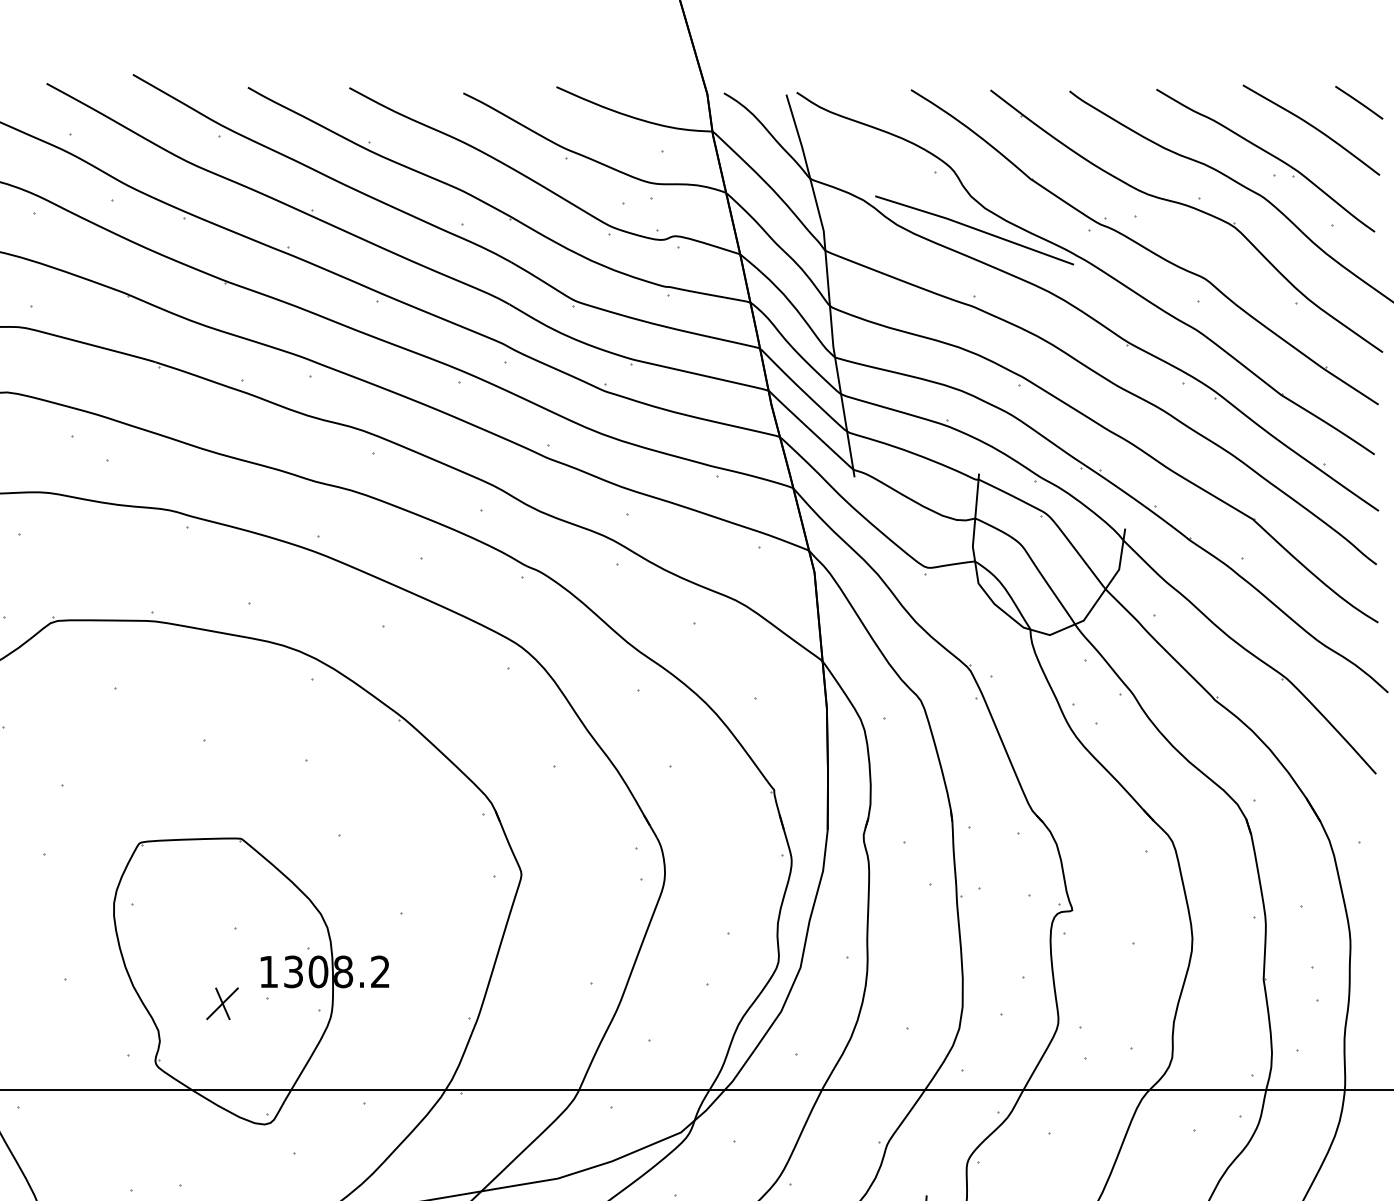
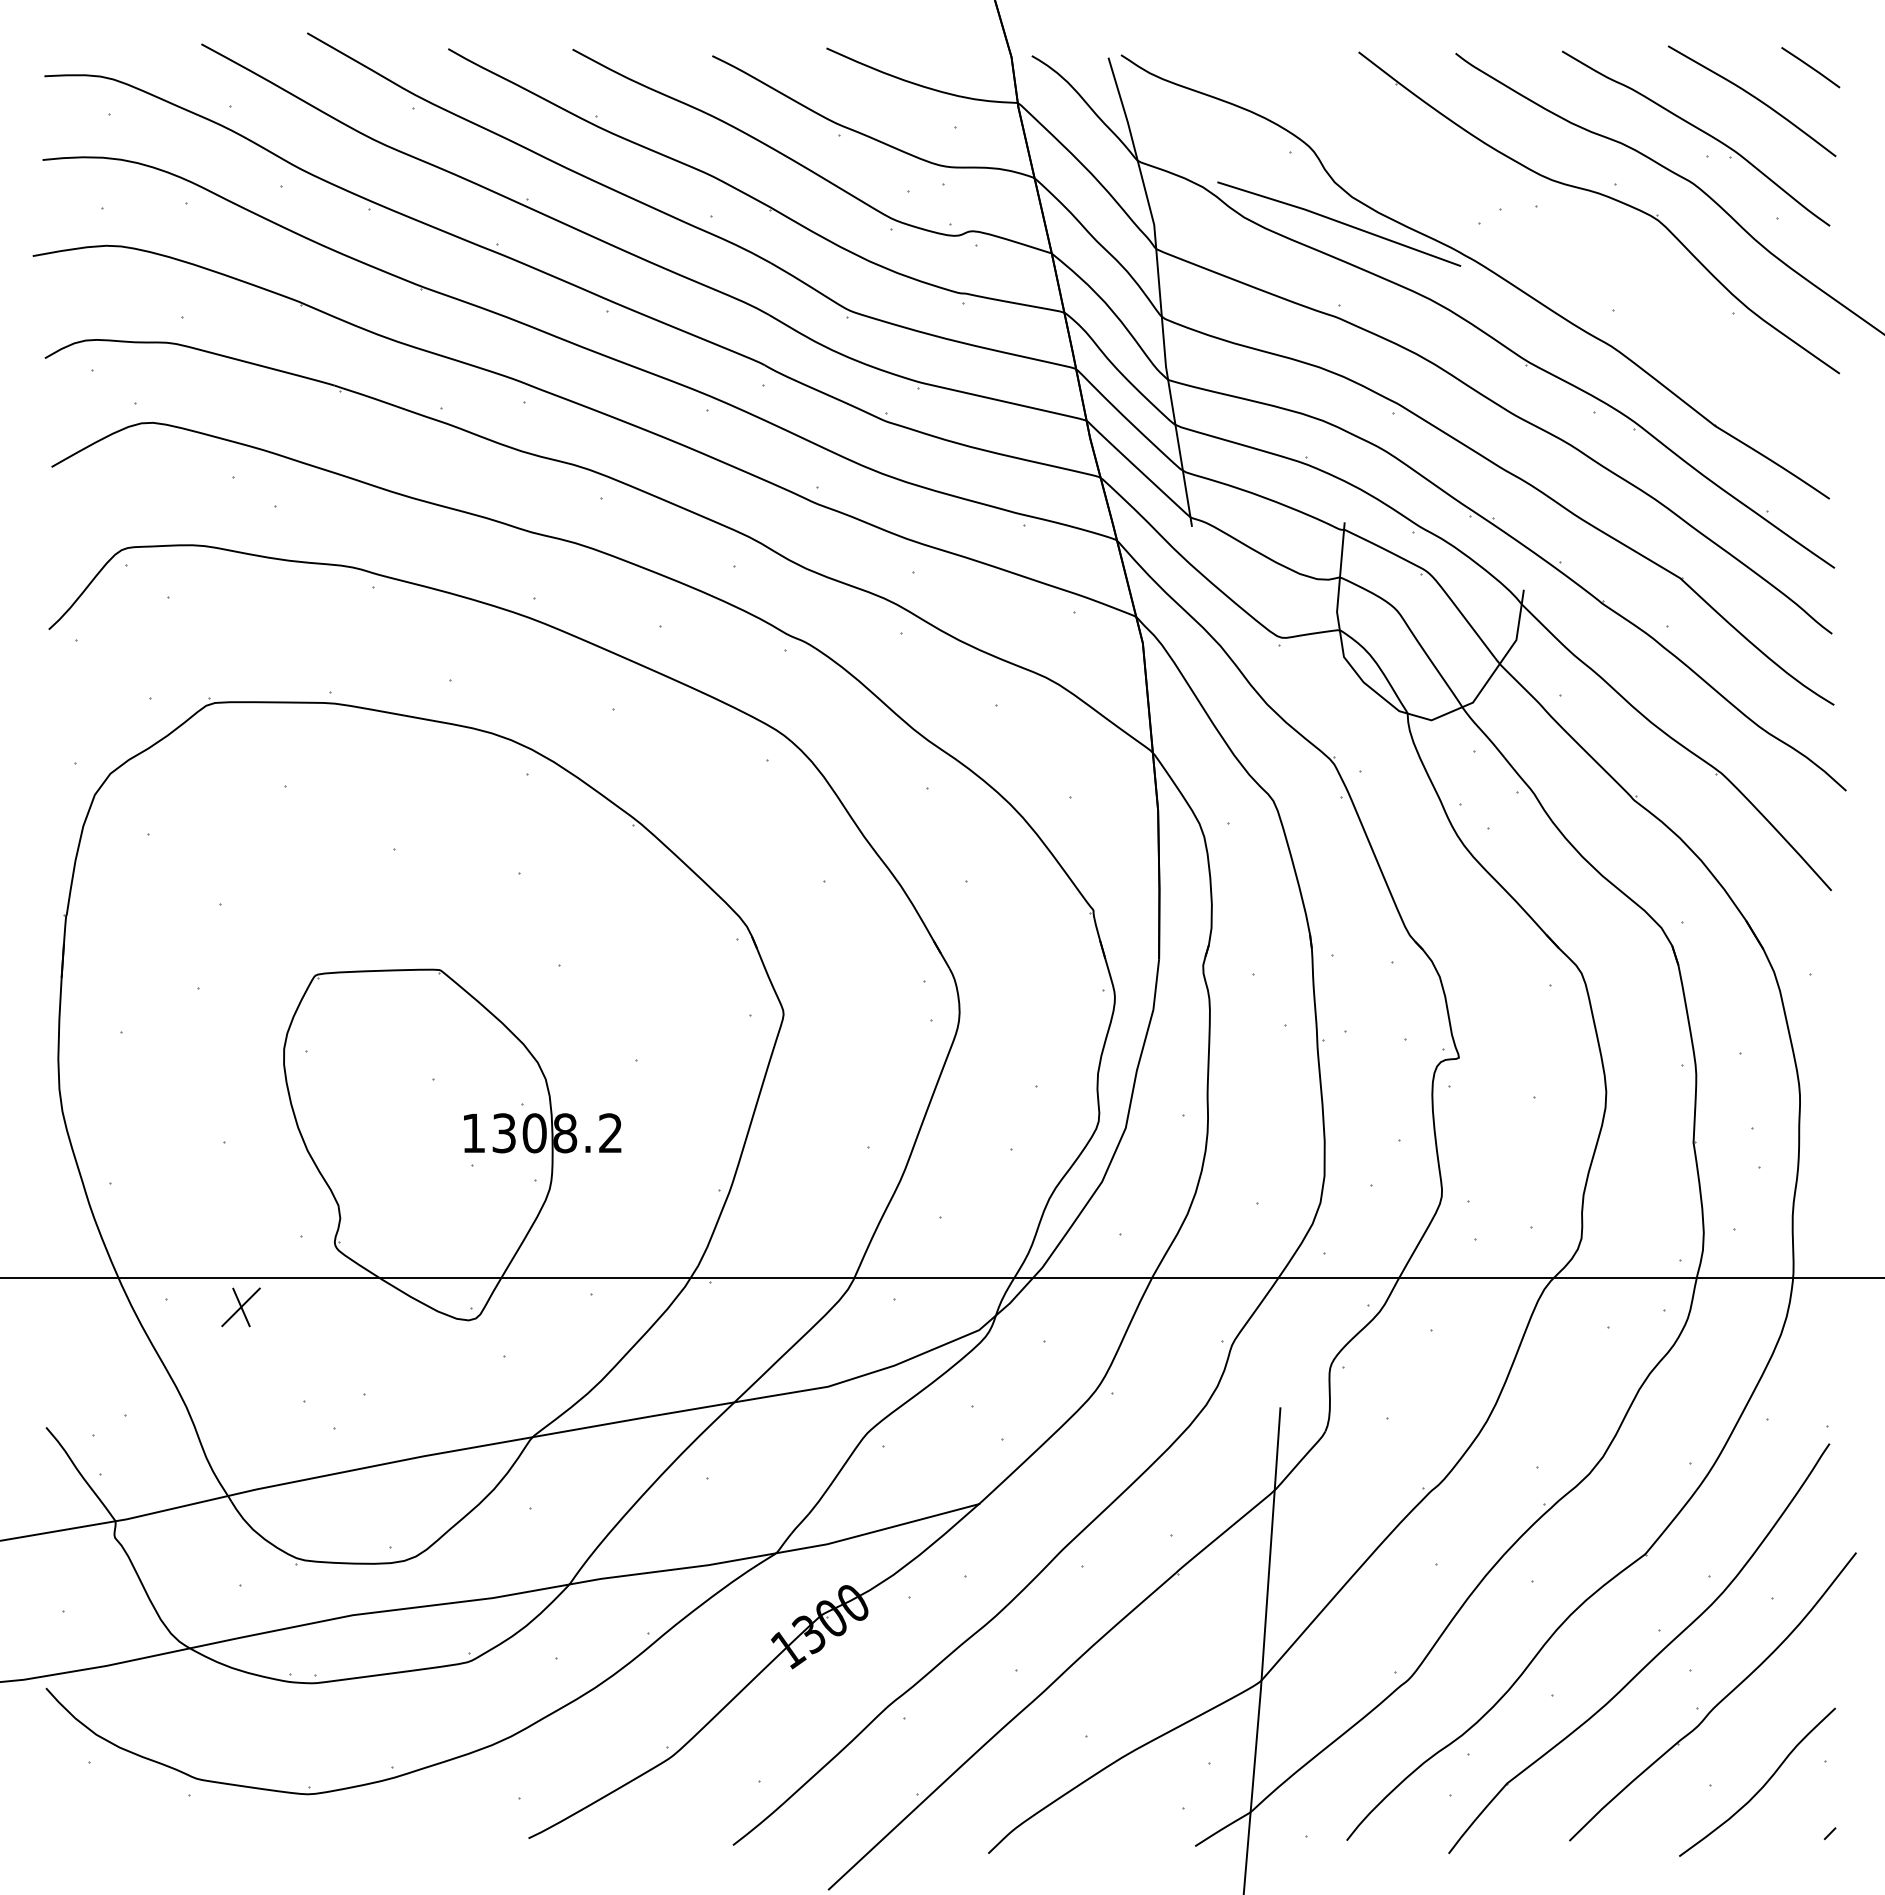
part: (1144, 247) -> (1547, 244), removed
part: (222, 1003) -> (240, 1307), moved

